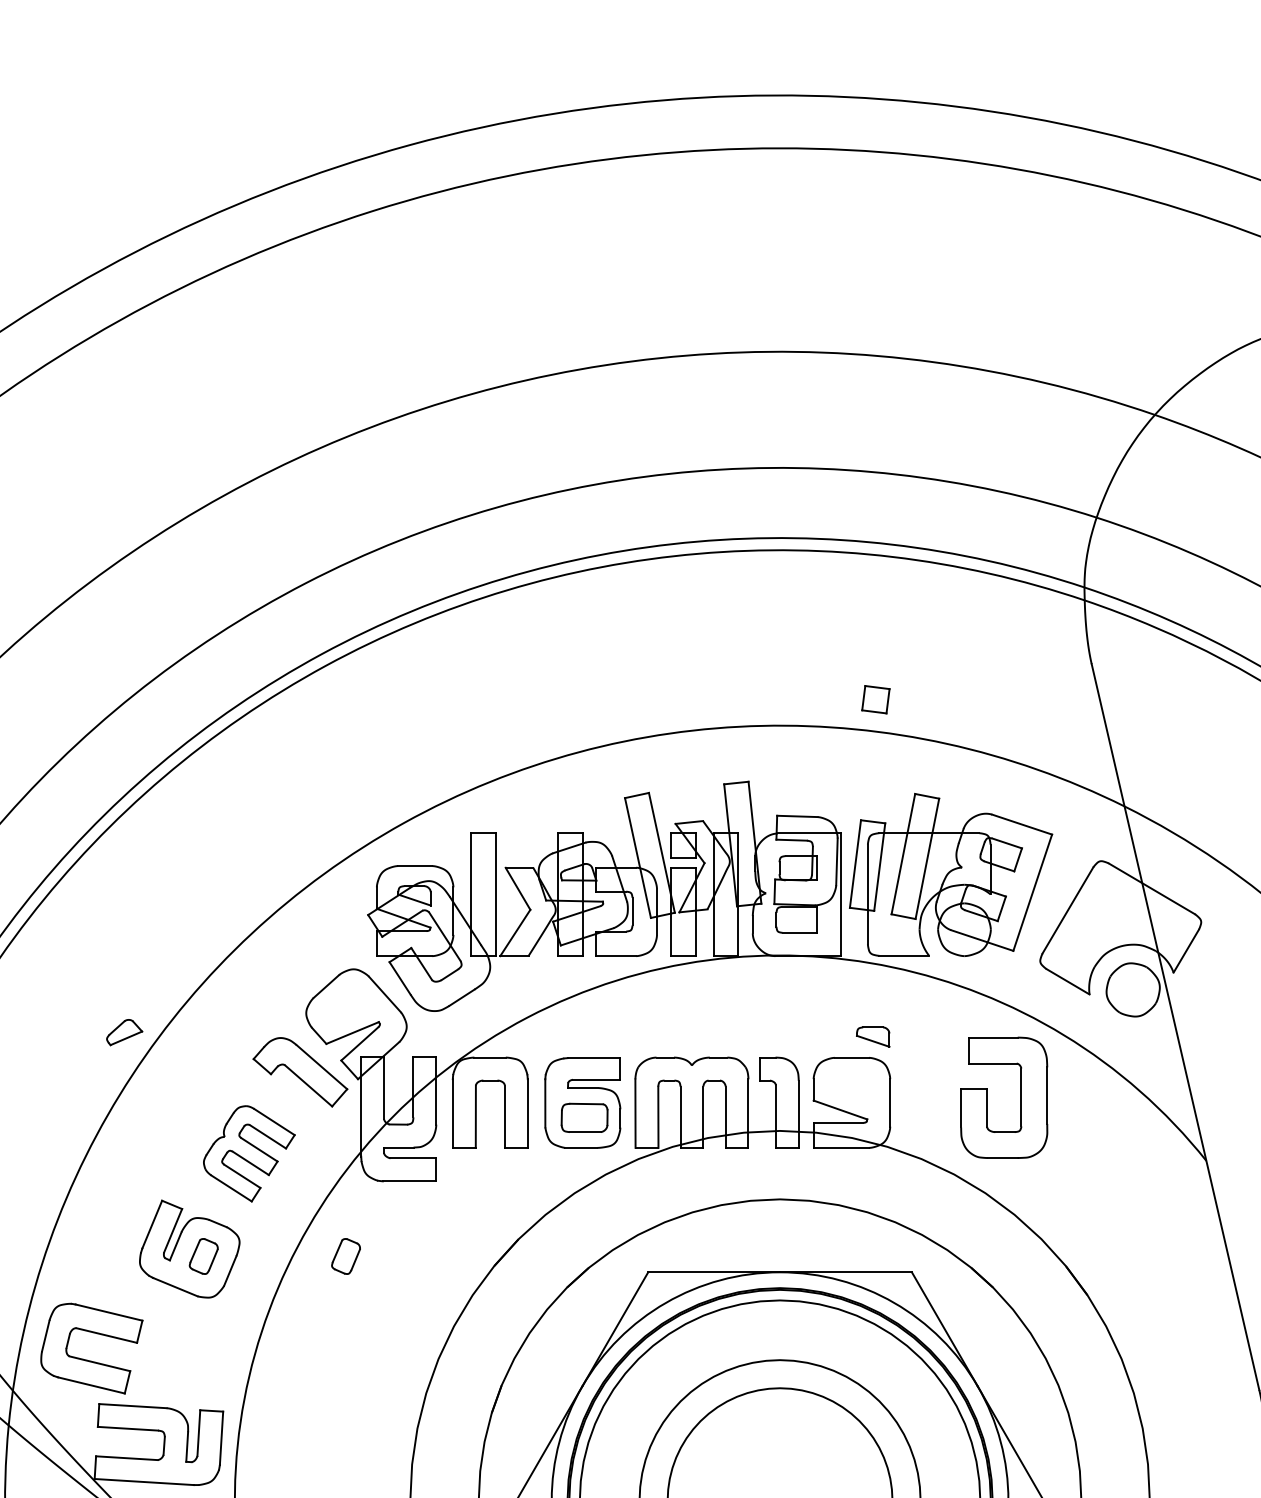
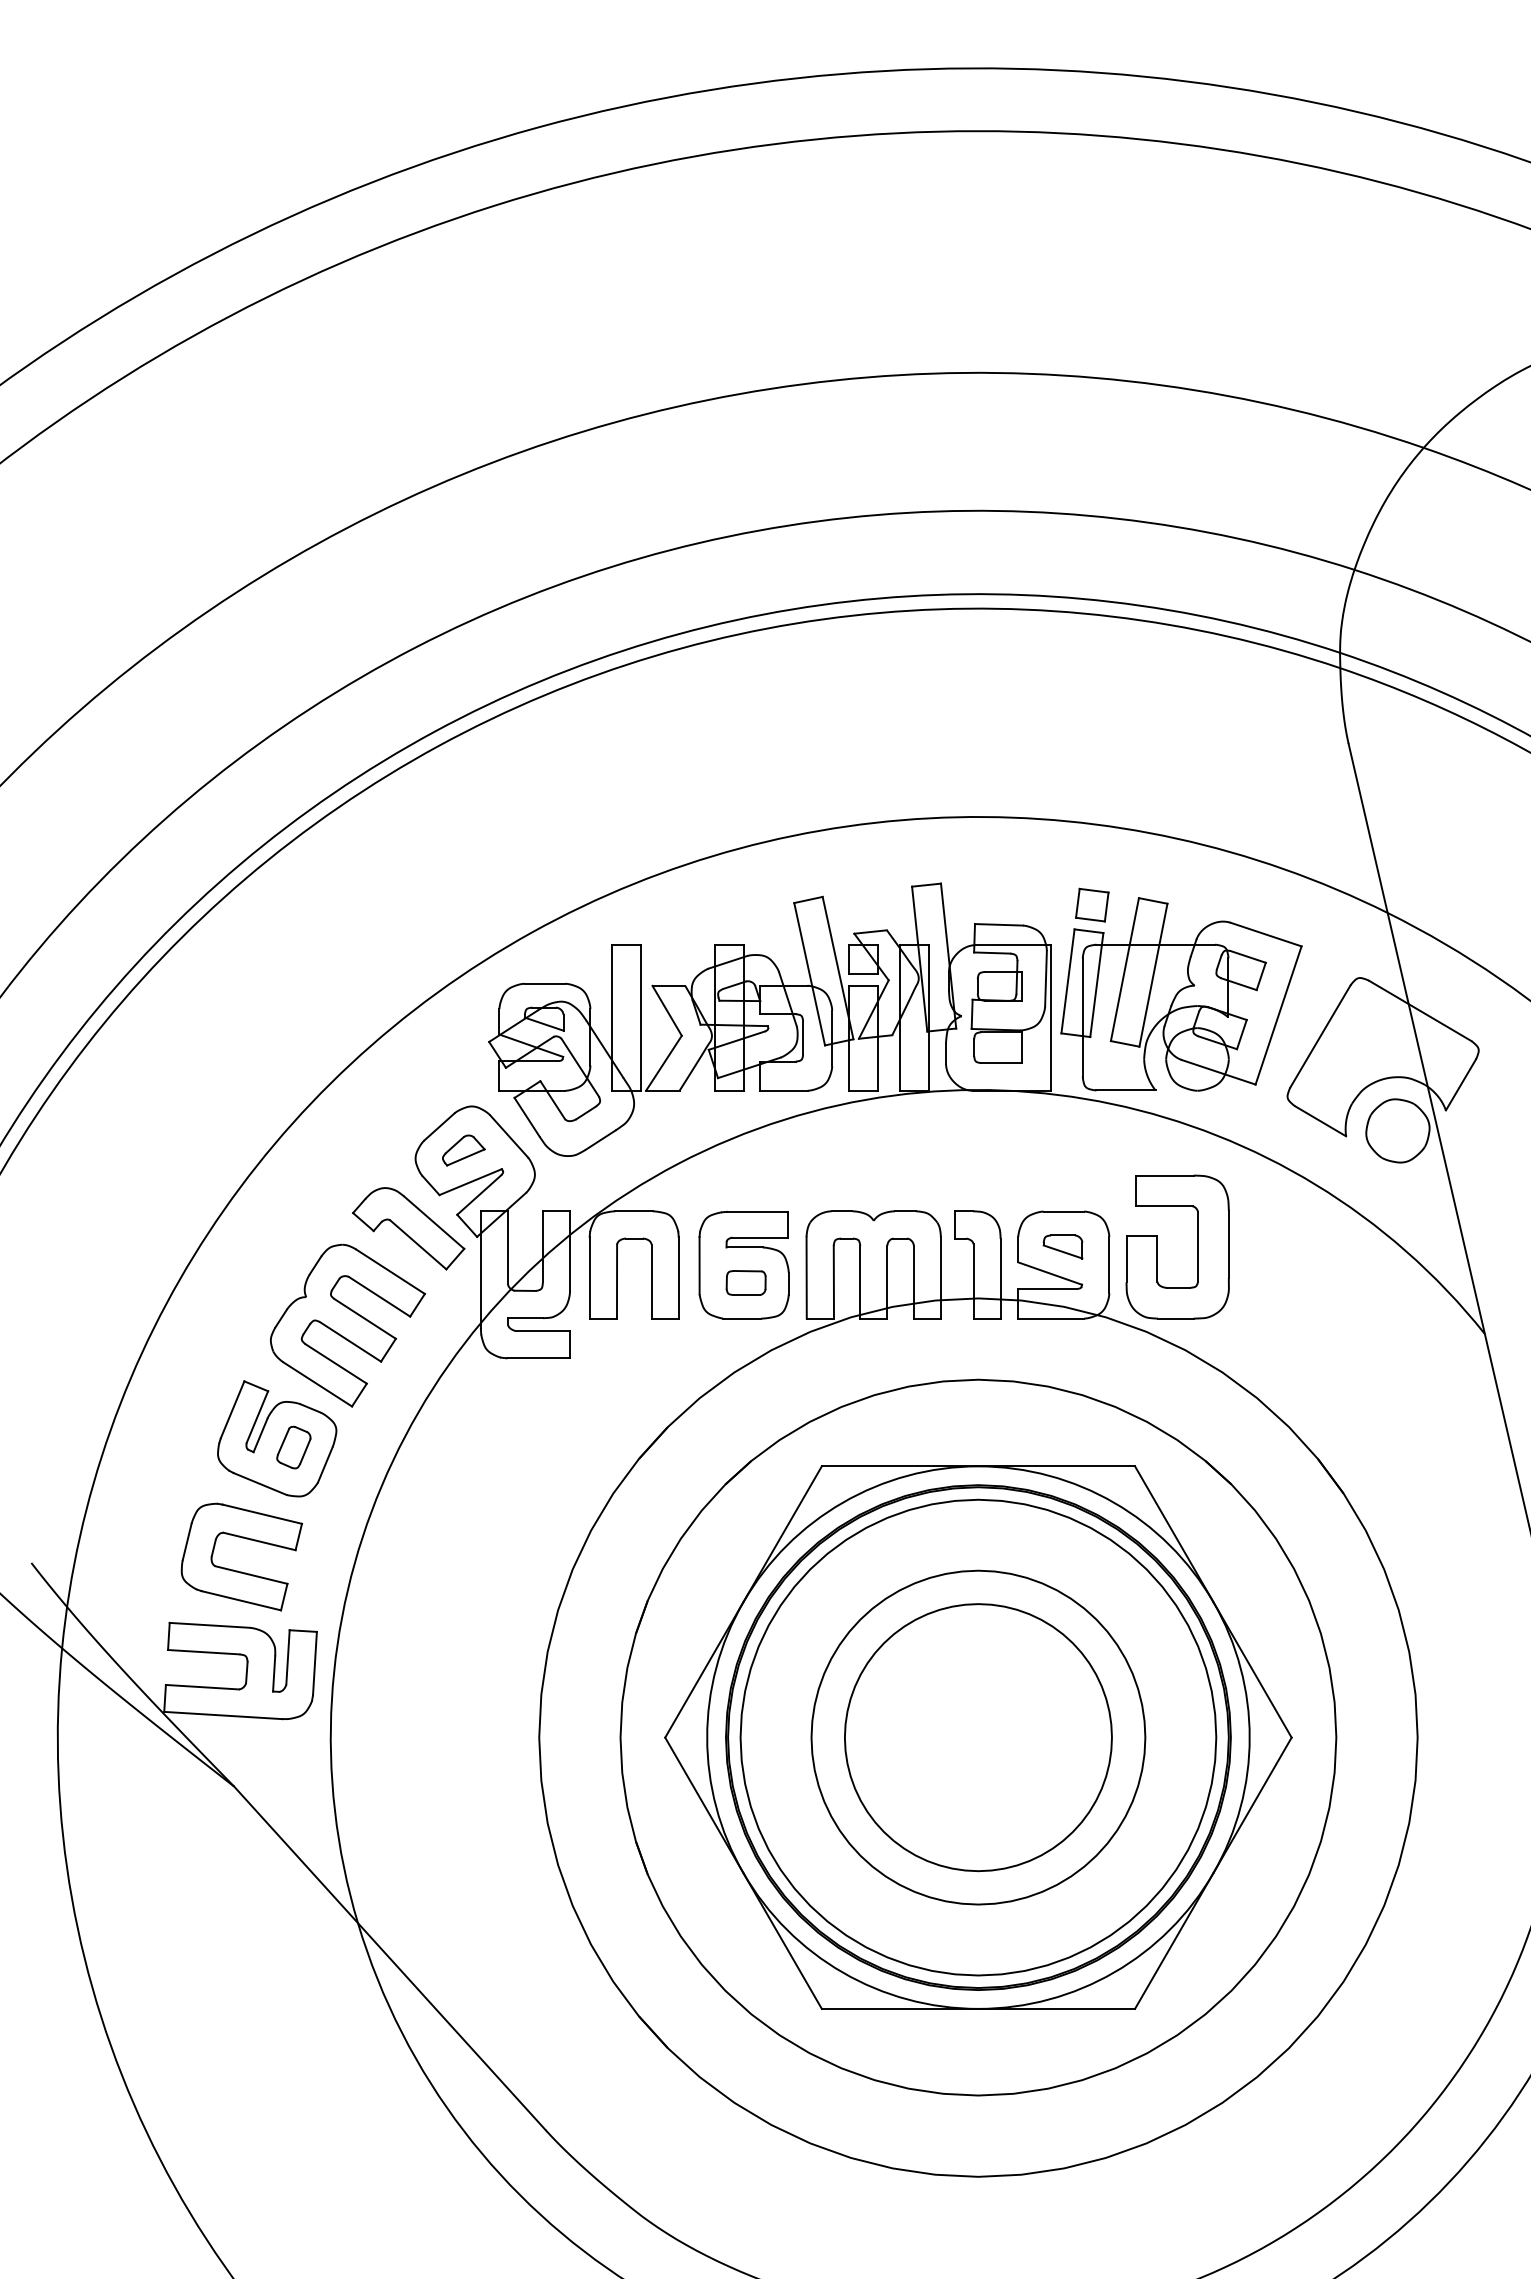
part: (876, 699) -> (1092, 904), moved
part: (124, 1032) -> (463, 1150), moved
part: (872, 1036) -> (1062, 1246), moved
part: (987, 1097) -> (1157, 1246), moved
part: (583, 1117) -> (745, 1282), size x0.71
part: (248, 1153) -> (347, 1325), size x1.43
part: (345, 1256) -> (462, 1447), removed
part: (88, 1359) -> (237, 1570), moved

